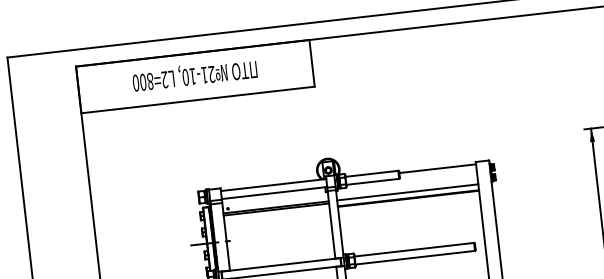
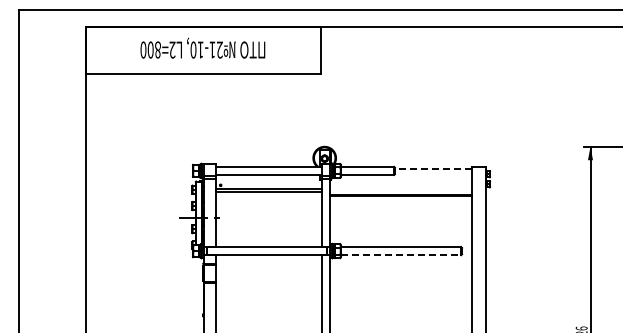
line: (437, 168) -> (433, 169), solid -> dashed
line: (408, 192) -> (401, 189), removed
line: (415, 258) -> (401, 255), solid -> dashed

